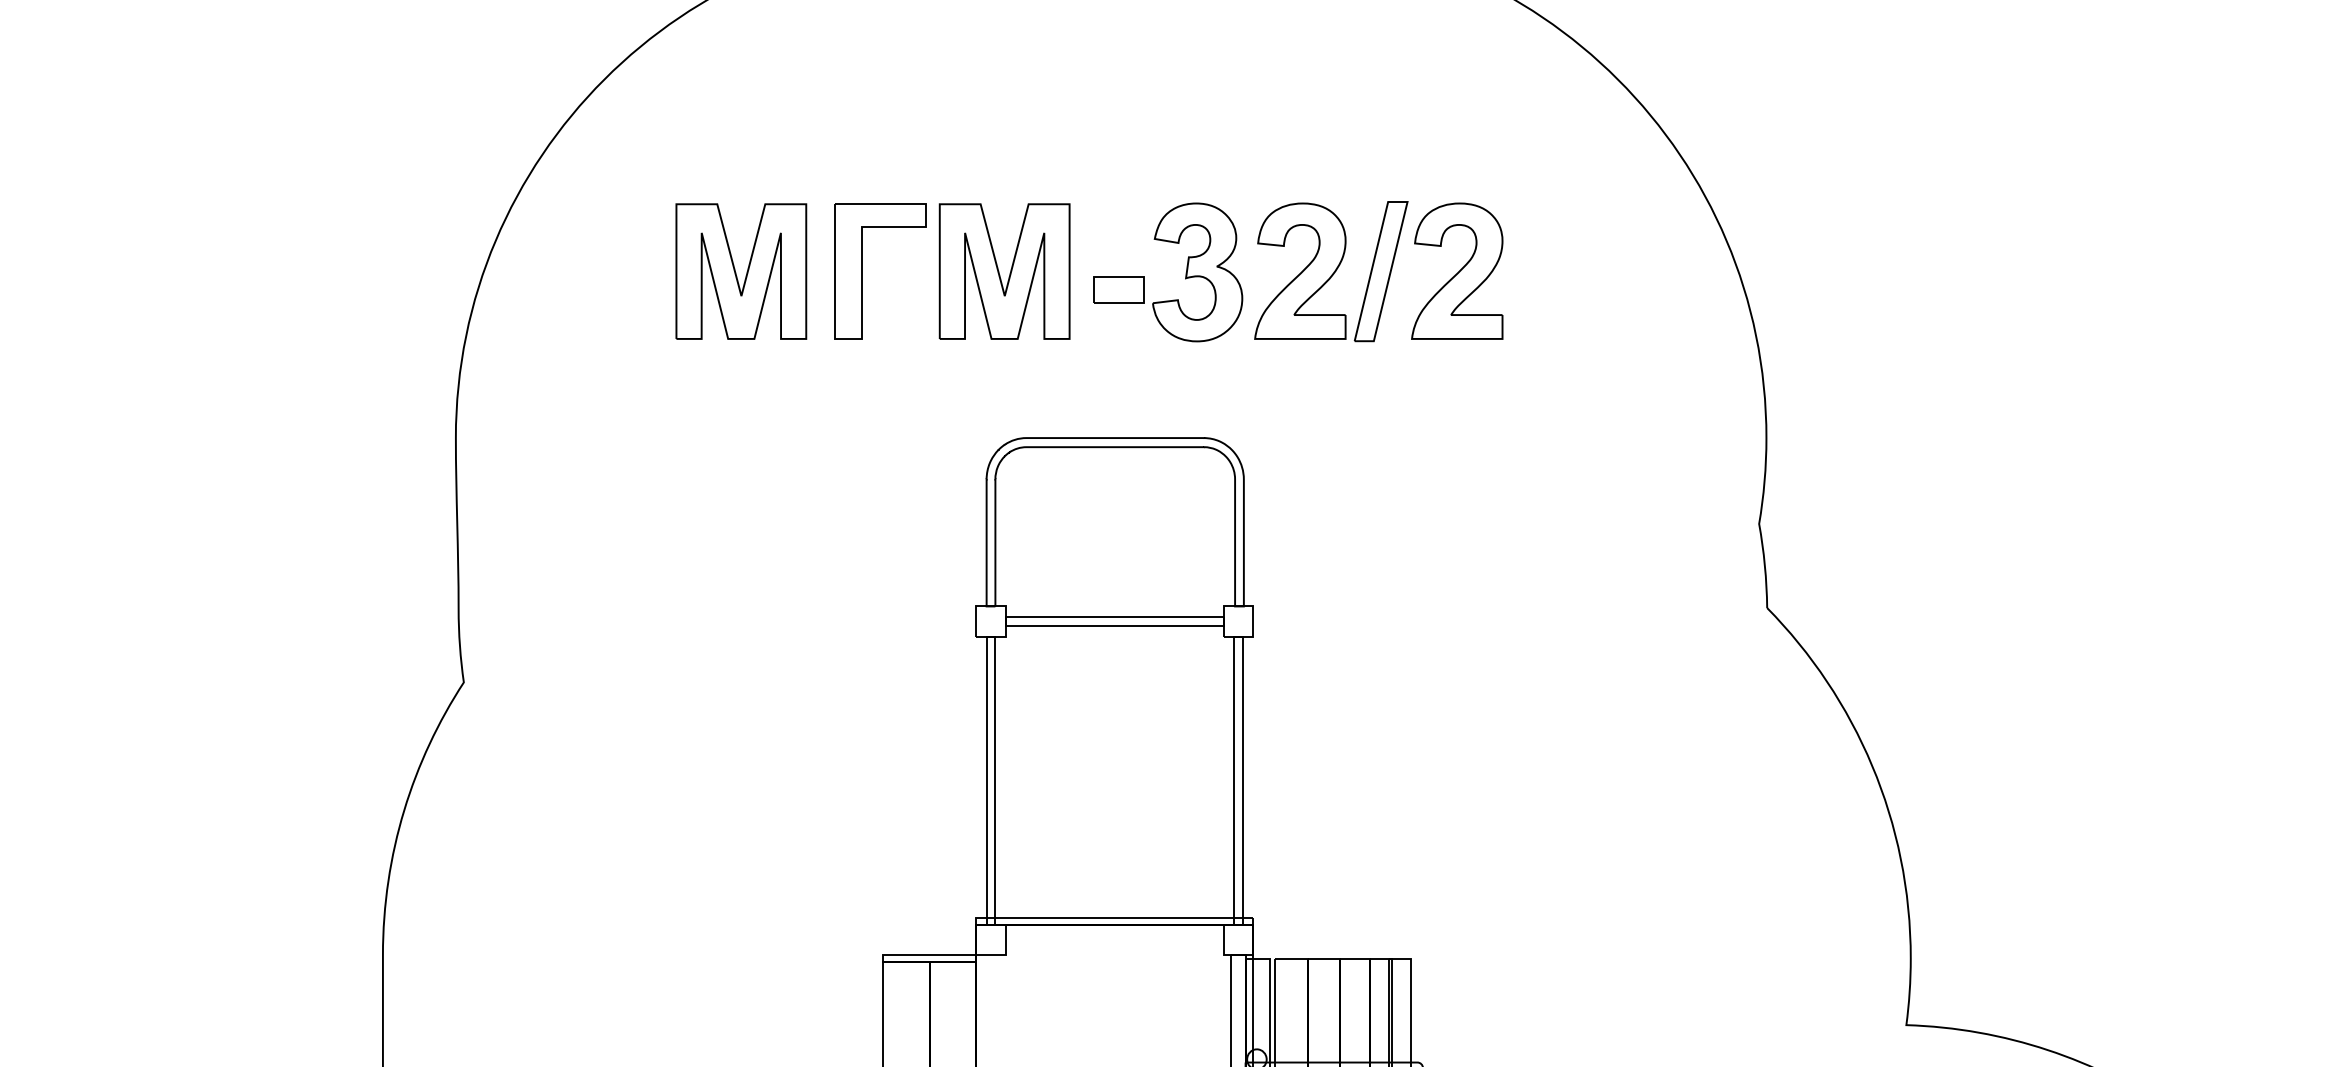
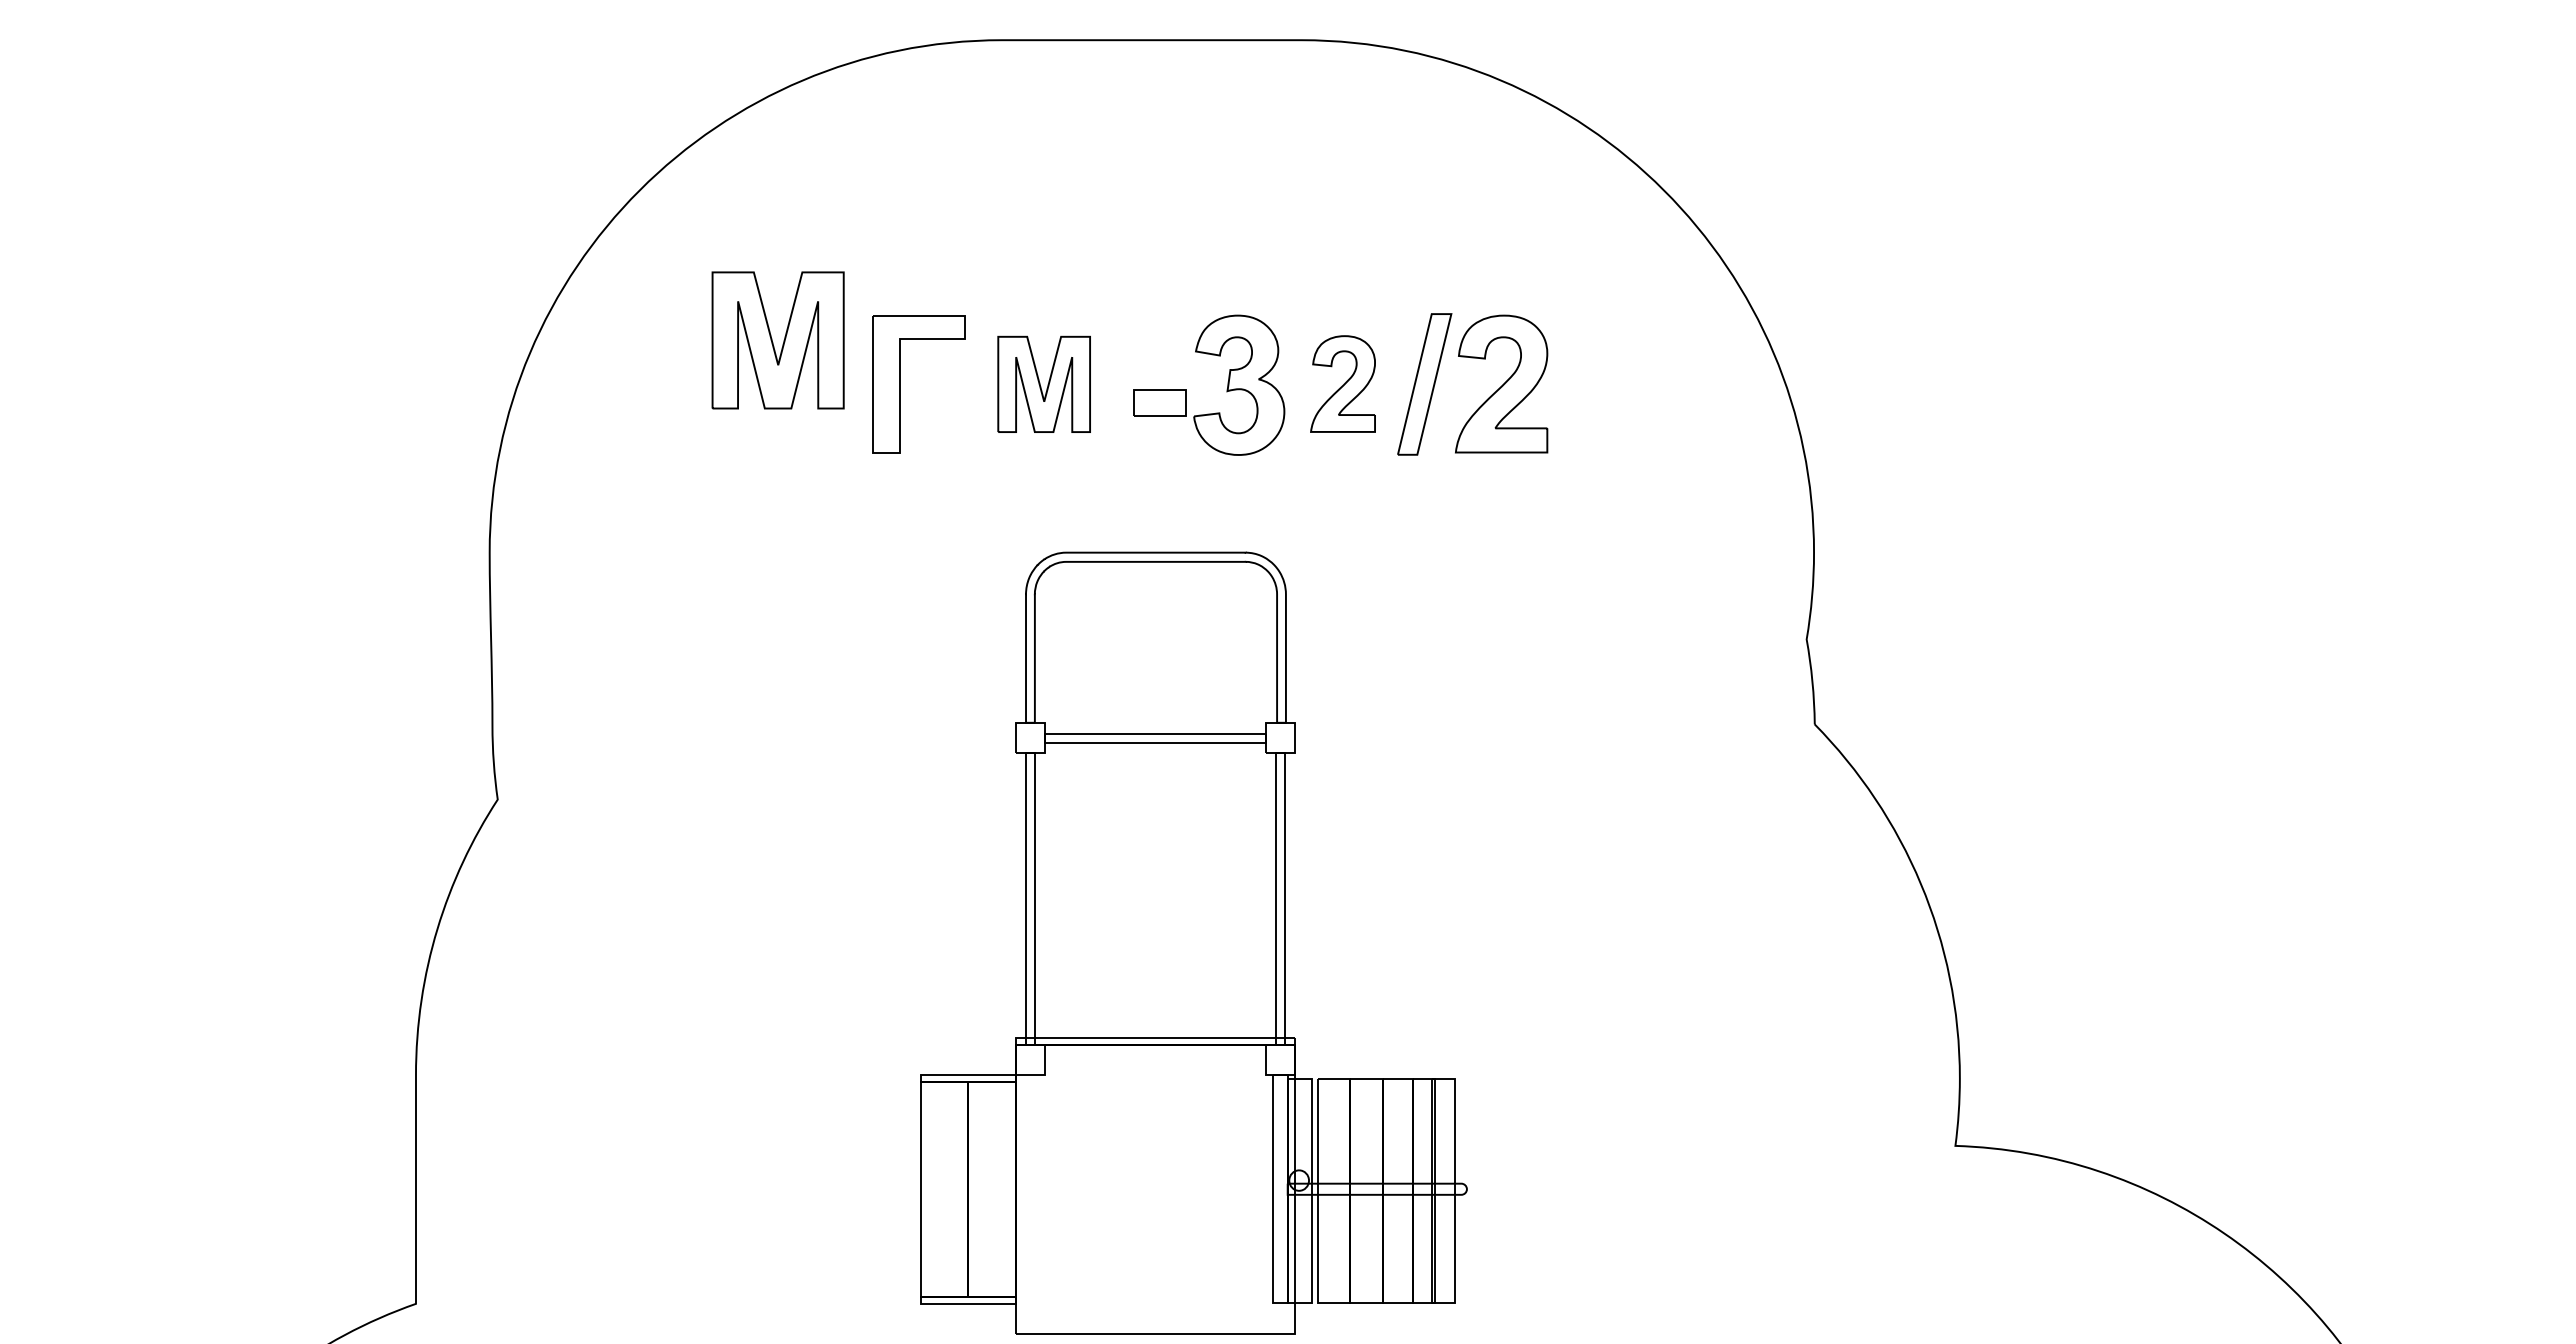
part: (1299, 270) -> (1342, 383), size x0.7
part: (740, 271) -> (777, 340), moved
part: (1003, 271) -> (1043, 384), size x0.7

